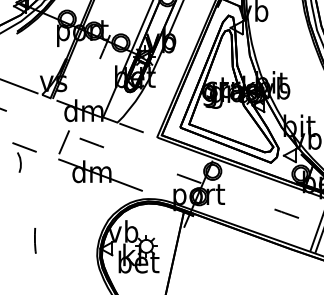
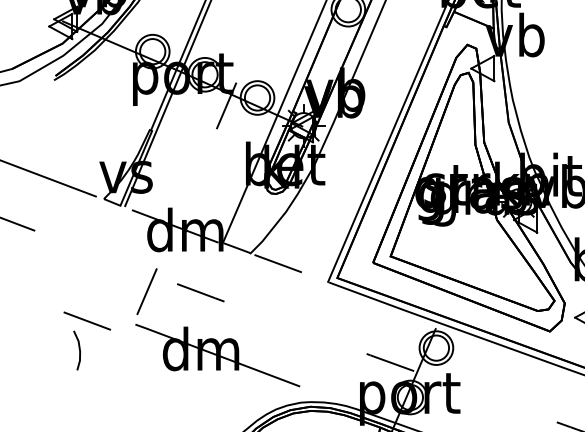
part: (24, 157) -> (87, 340), moved

